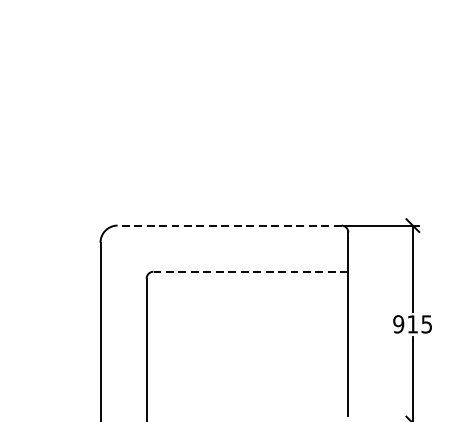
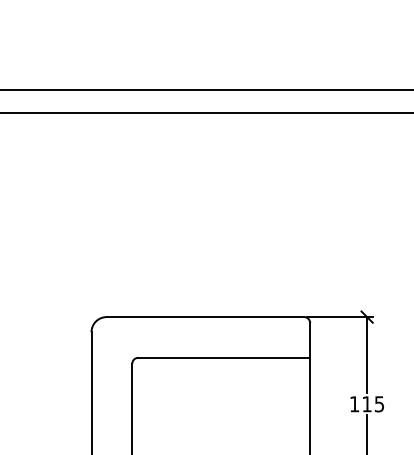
line: (229, 226) -> (205, 317), dashed -> solid
line: (251, 271) -> (224, 357), dashed -> solid
text: (398, 324) -> (354, 404), 915 -> 115

